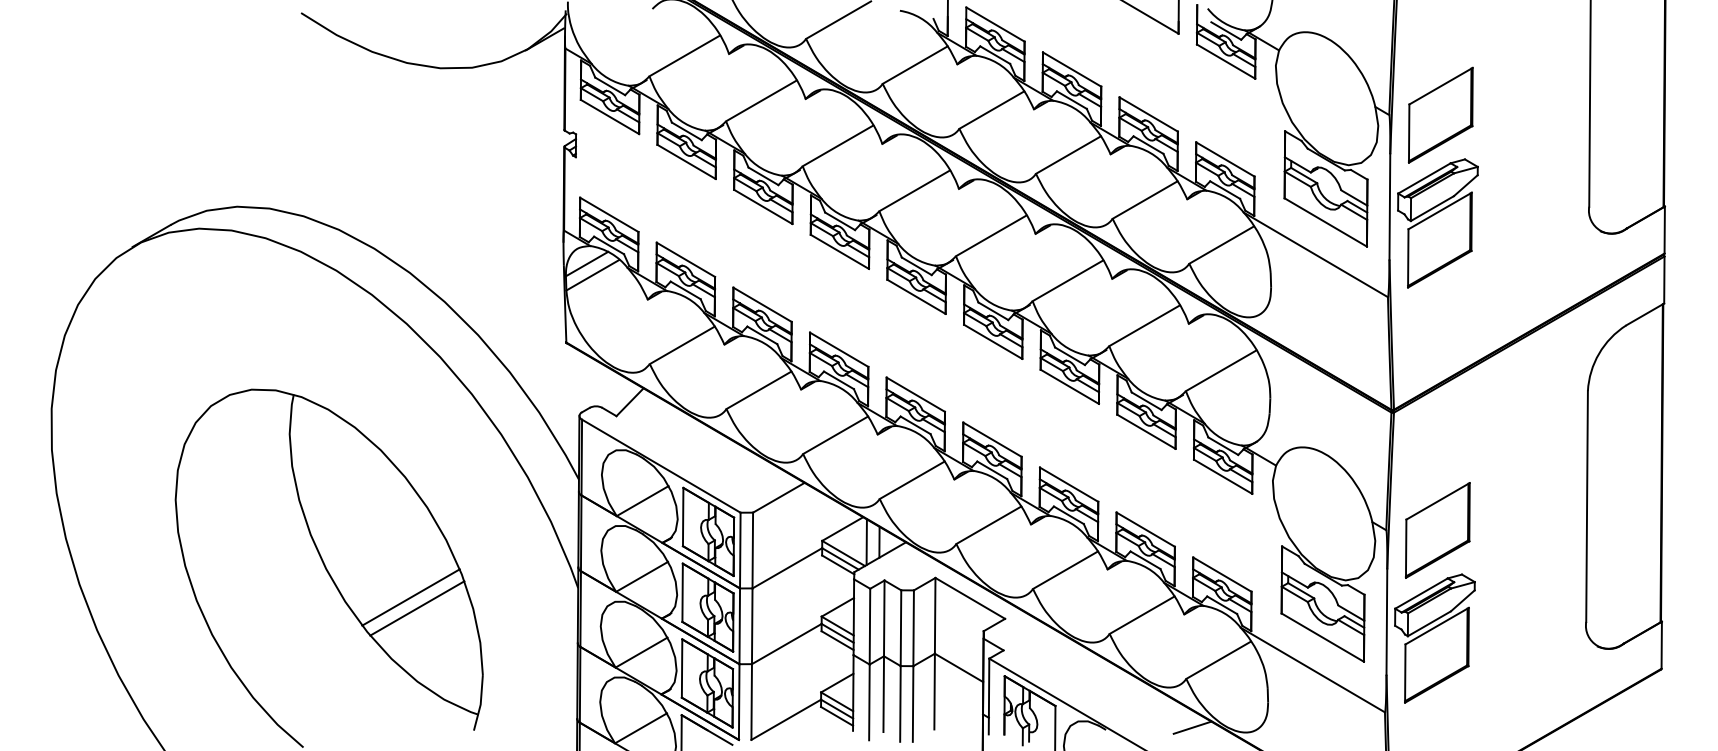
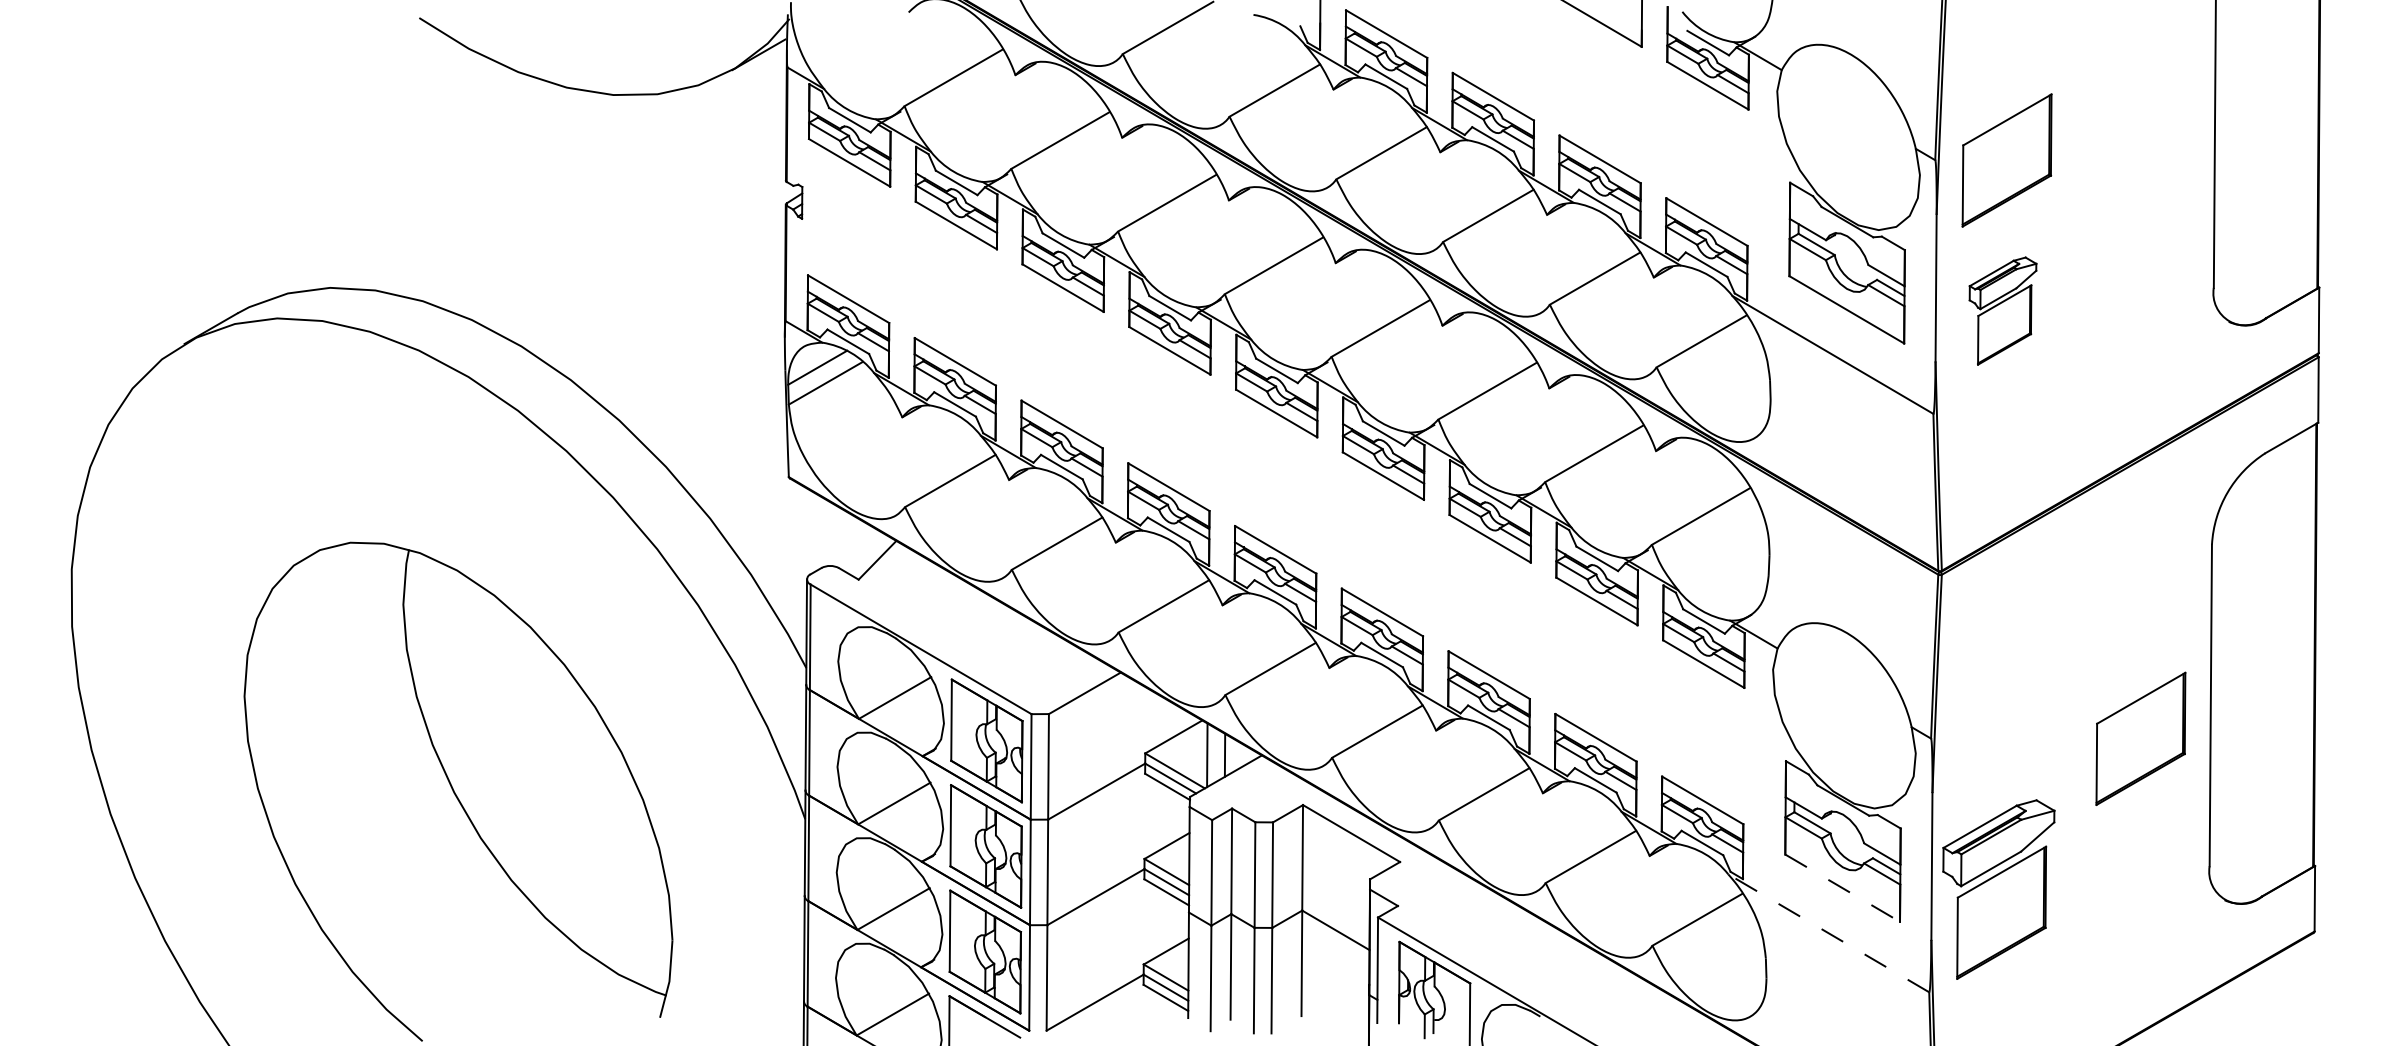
part: (1437, 222) -> (2002, 310), size x0.6
part: (1437, 530) -> (2140, 738), moved
line: (411, 597) -> (572, 832), removed
line: (416, 608) -> (580, 847), removed
line: (1323, 637) -> (1843, 888), solid -> dashed
line: (1312, 670) -> (1828, 933), solid -> dashed
line: (1192, 727) -> (1660, 1013), removed

